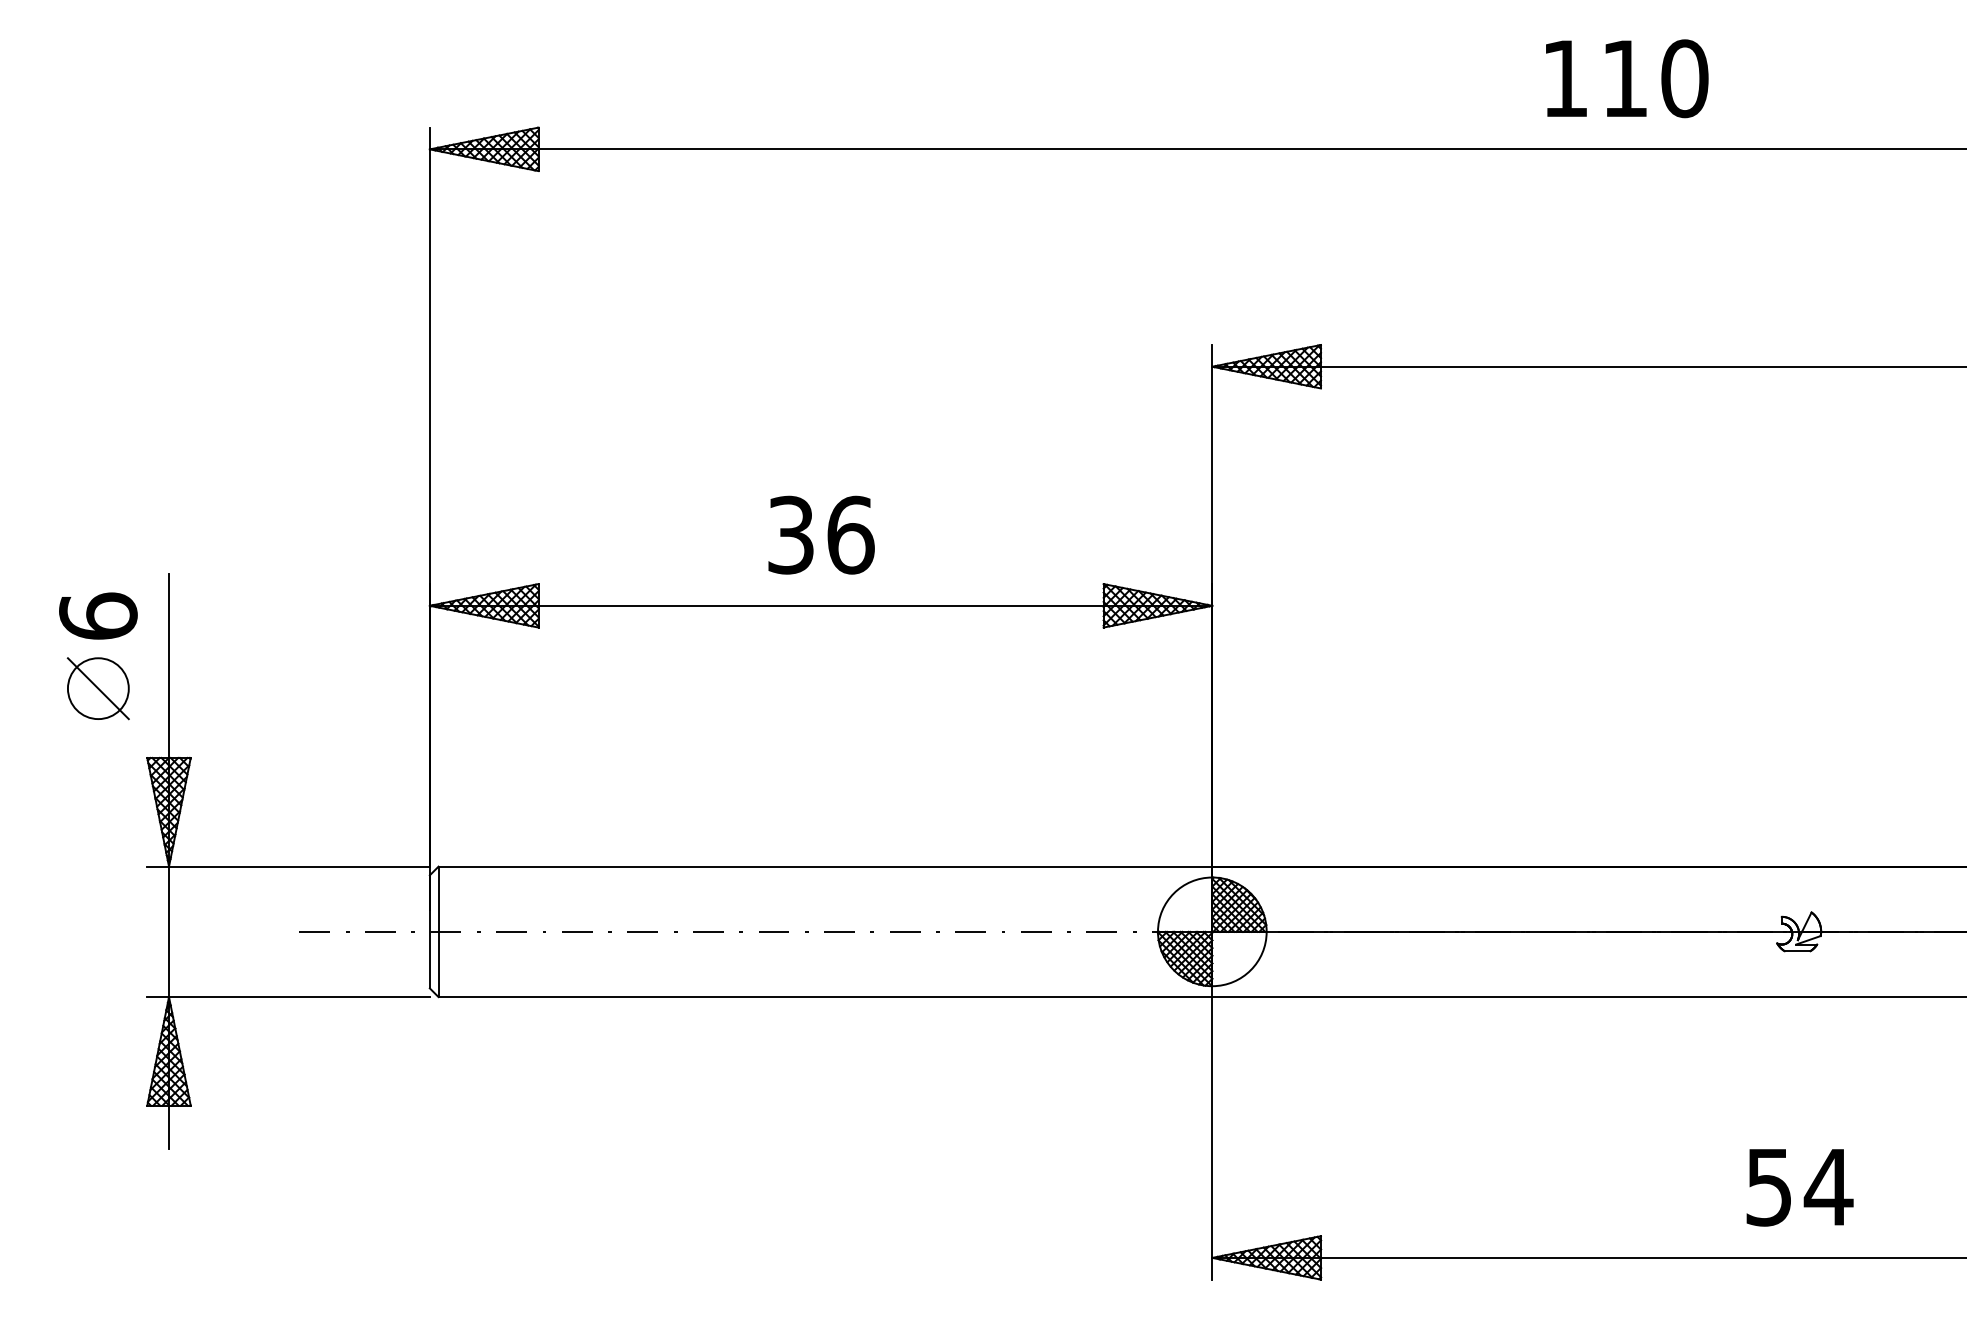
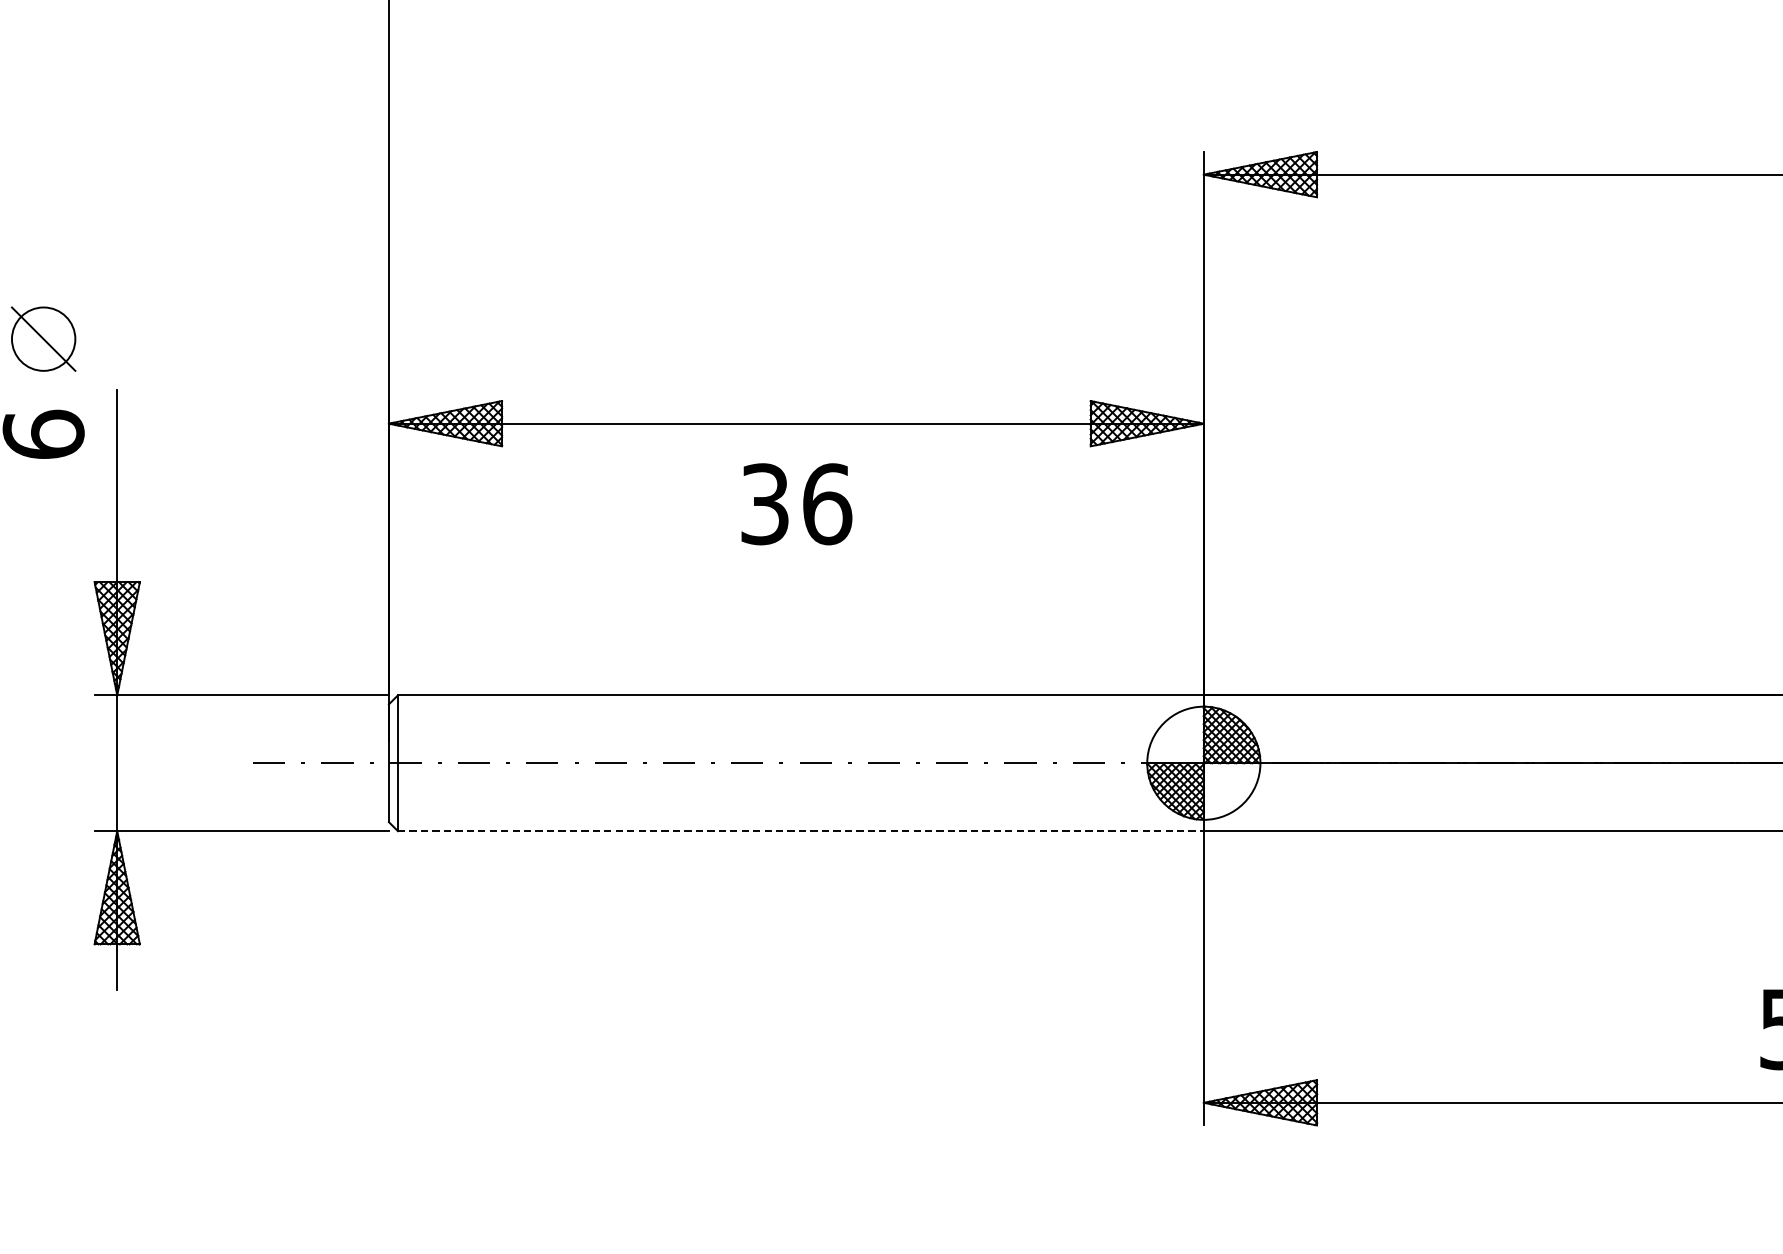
text: (821, 534) -> (796, 503), moved
part: (97, 688) -> (42, 338), moved
line: (825, 997) -> (800, 831), solid -> dashed

